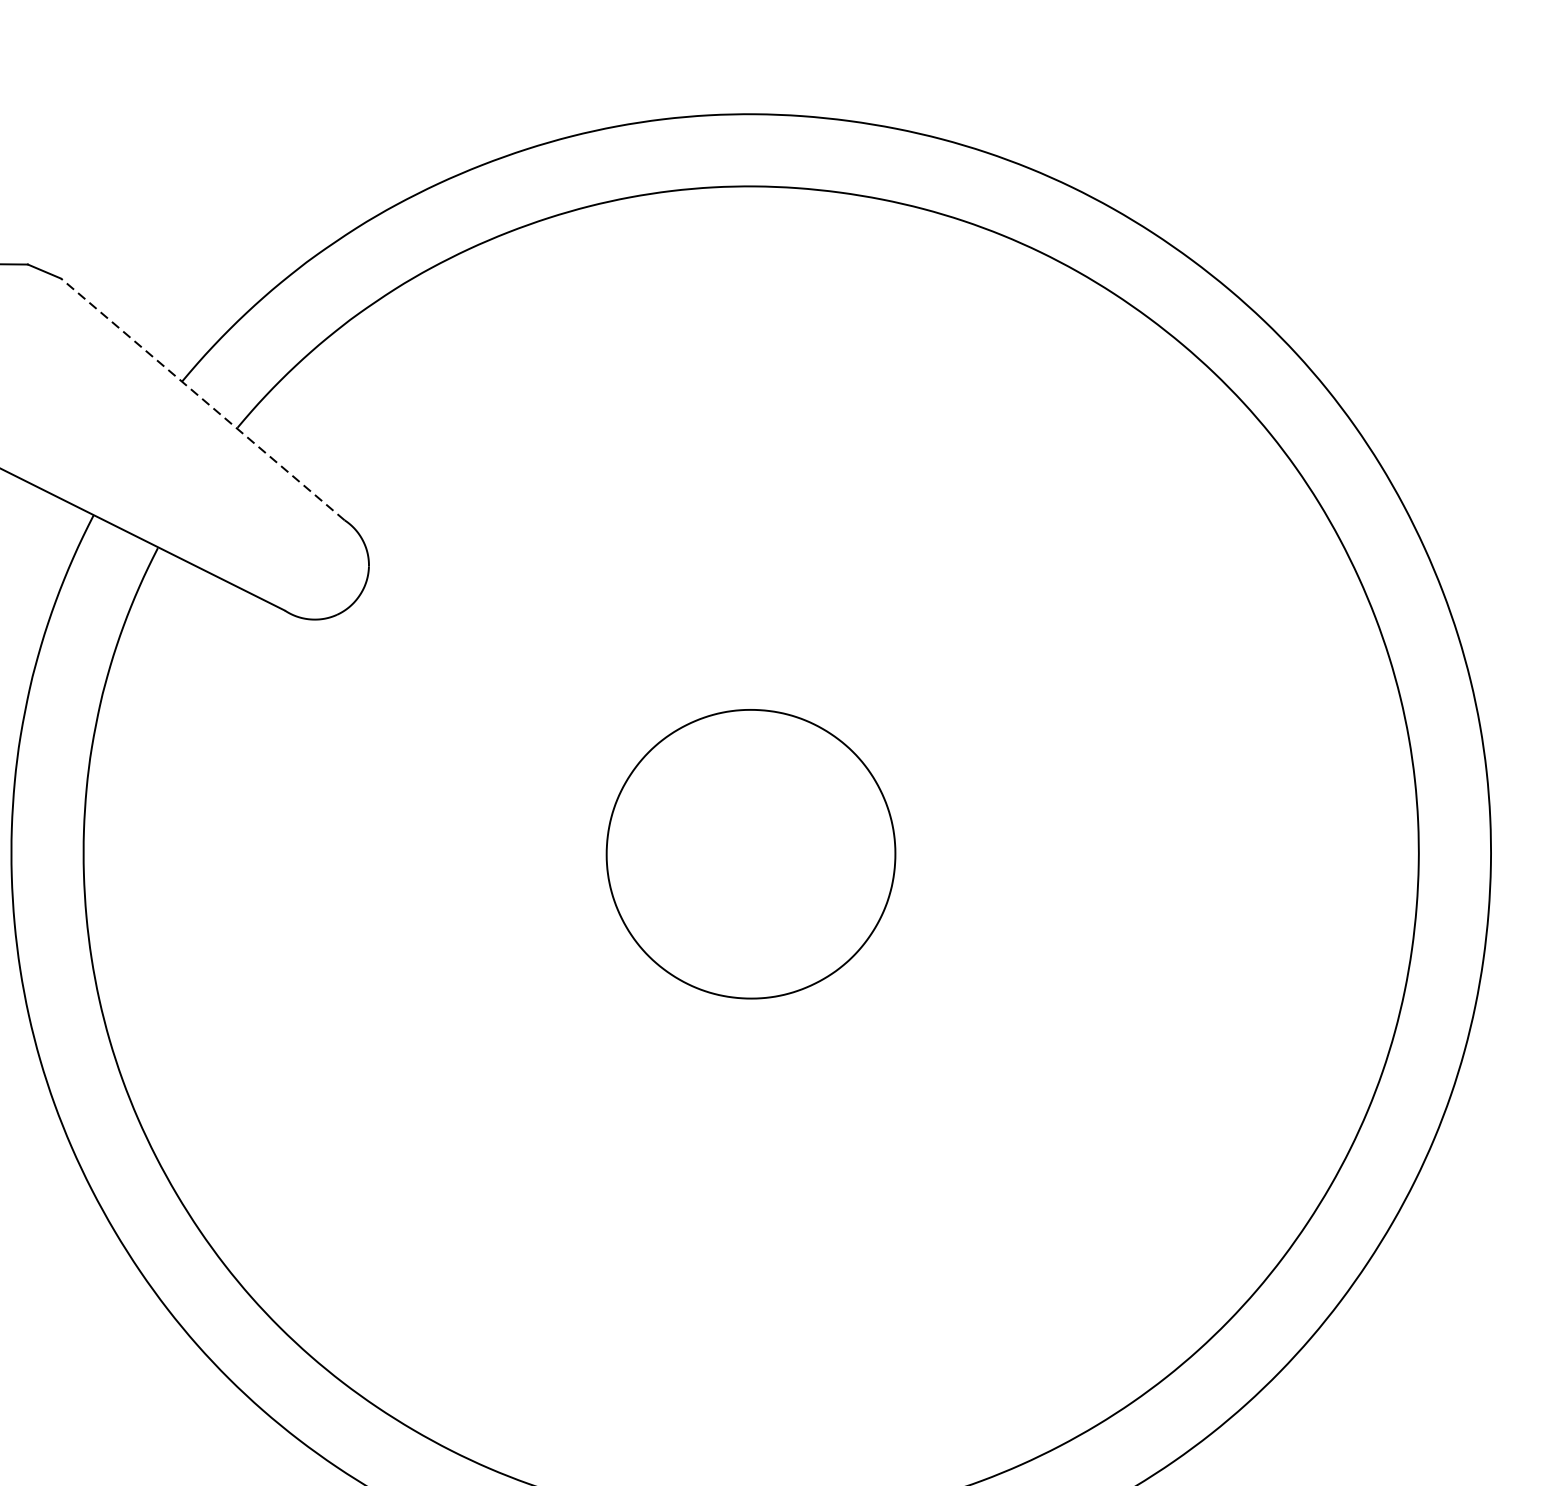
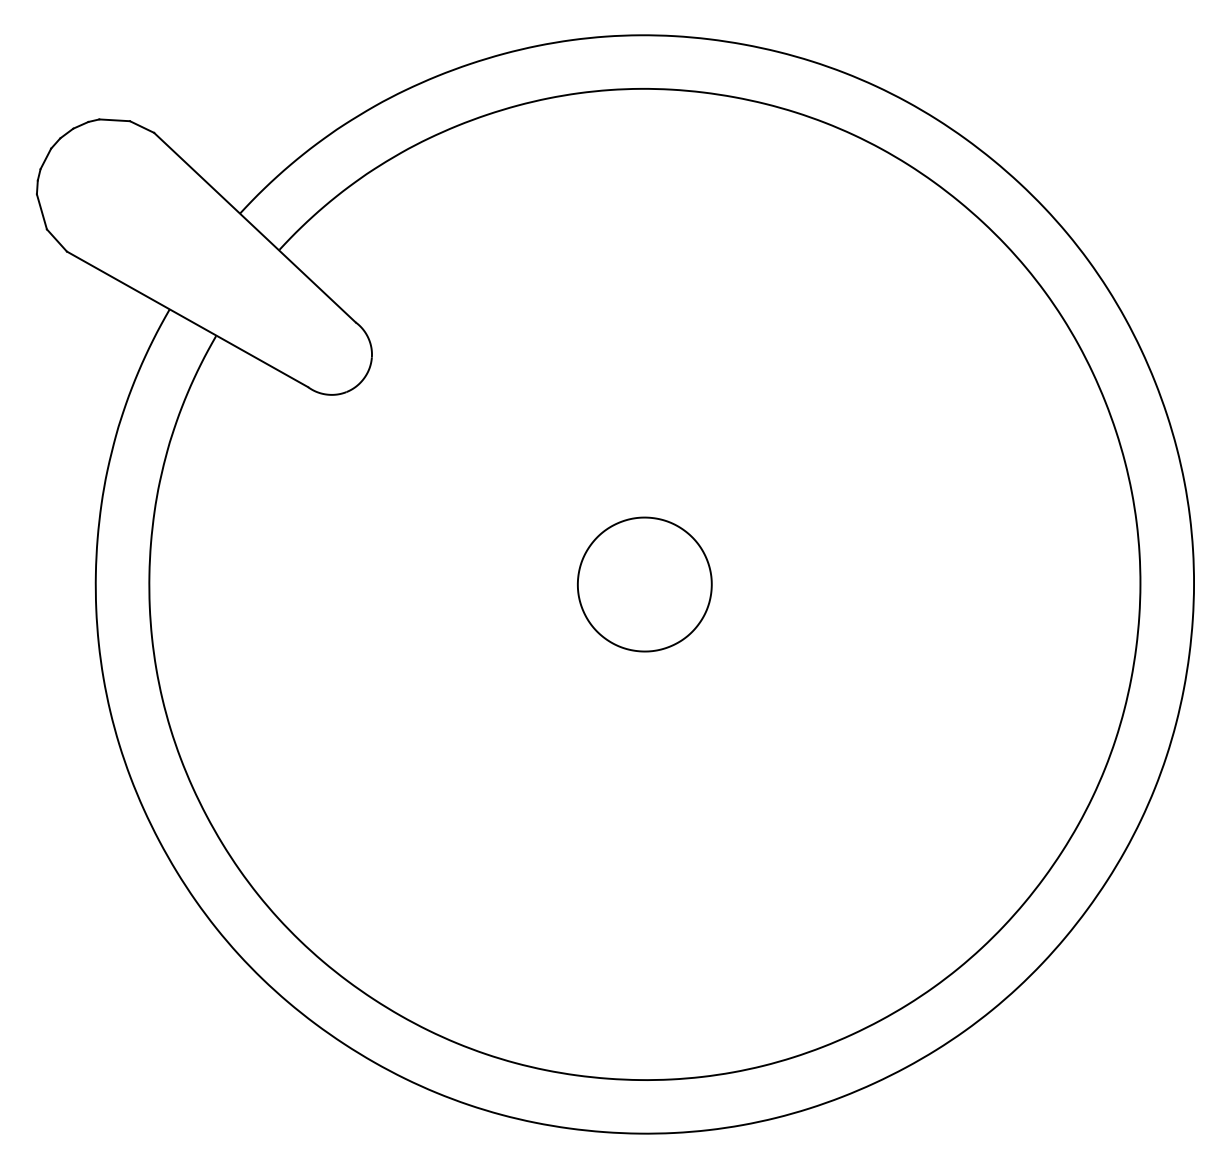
line: (202, 399) -> (254, 227), dashed -> solid
part: (750, 854) -> (644, 584), size x0.62

